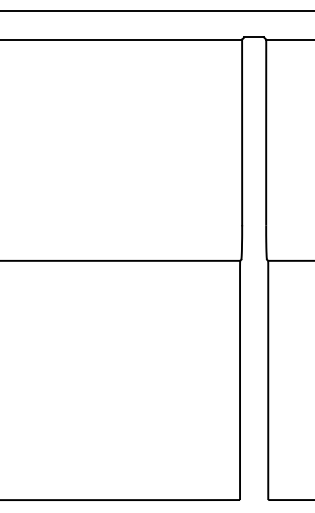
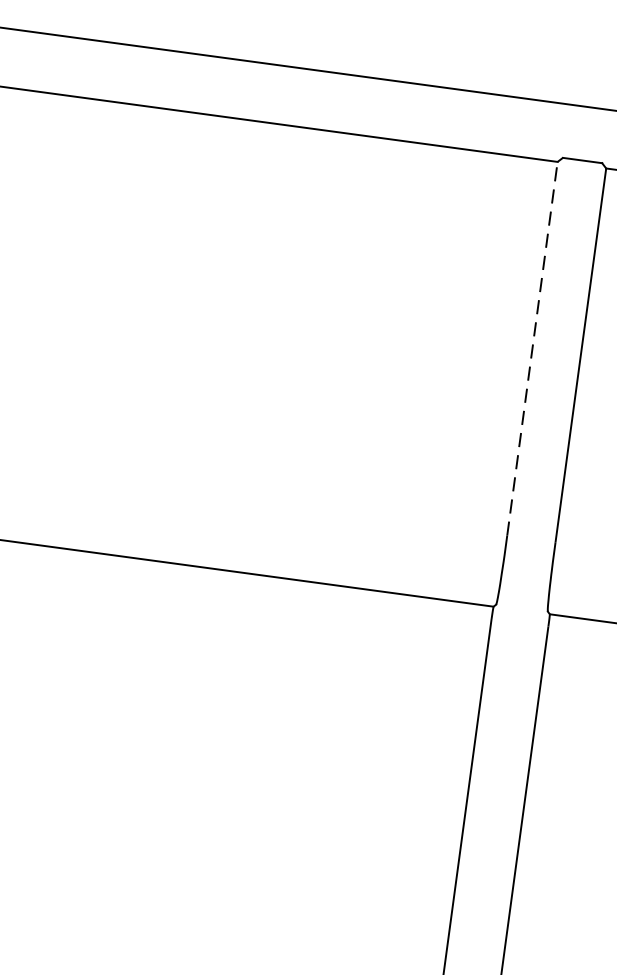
line: (242, 132) -> (533, 348), solid -> dashed

